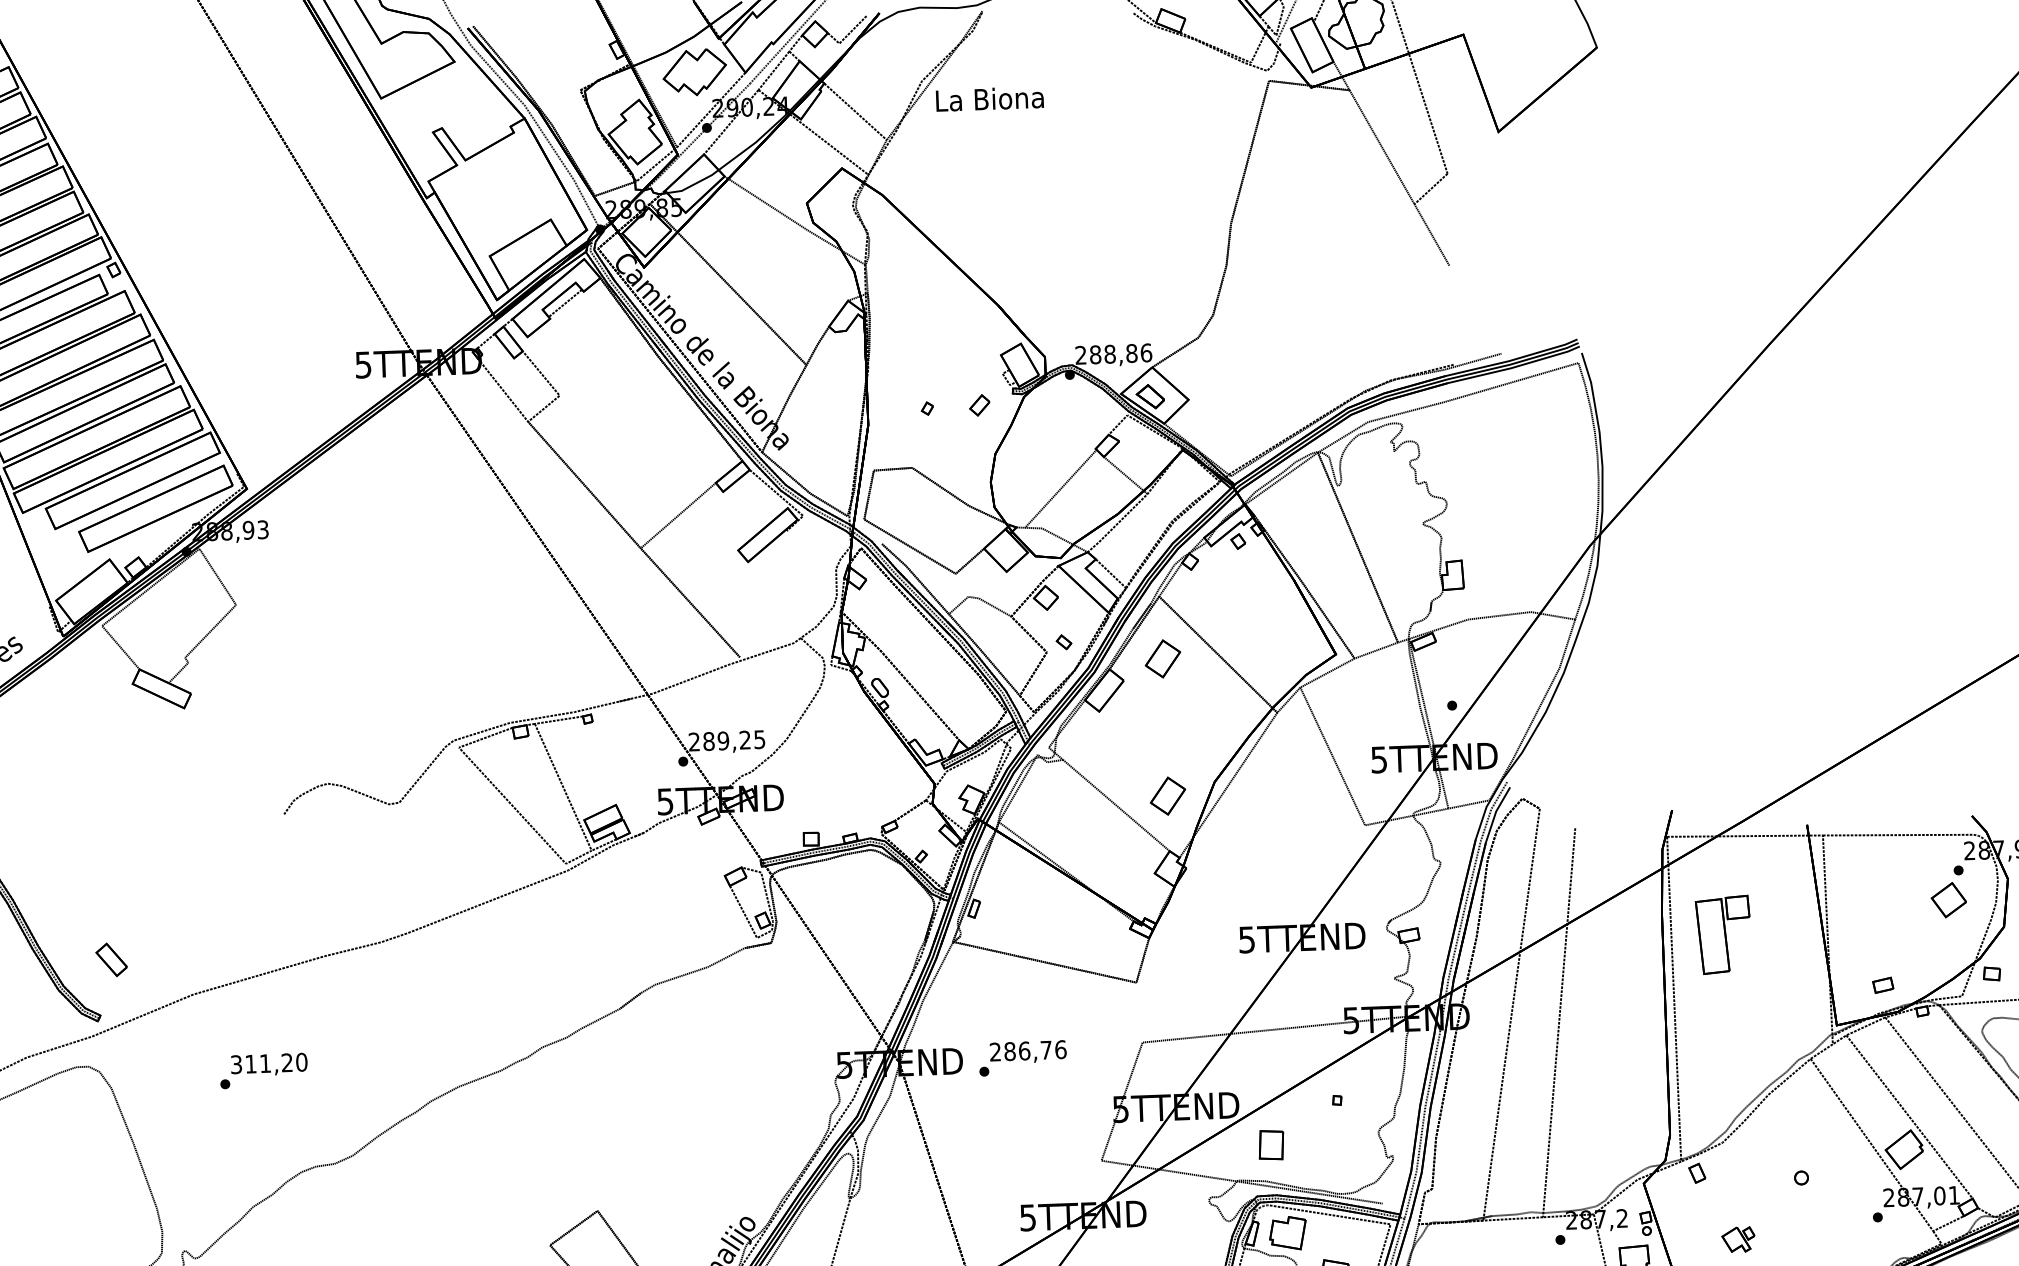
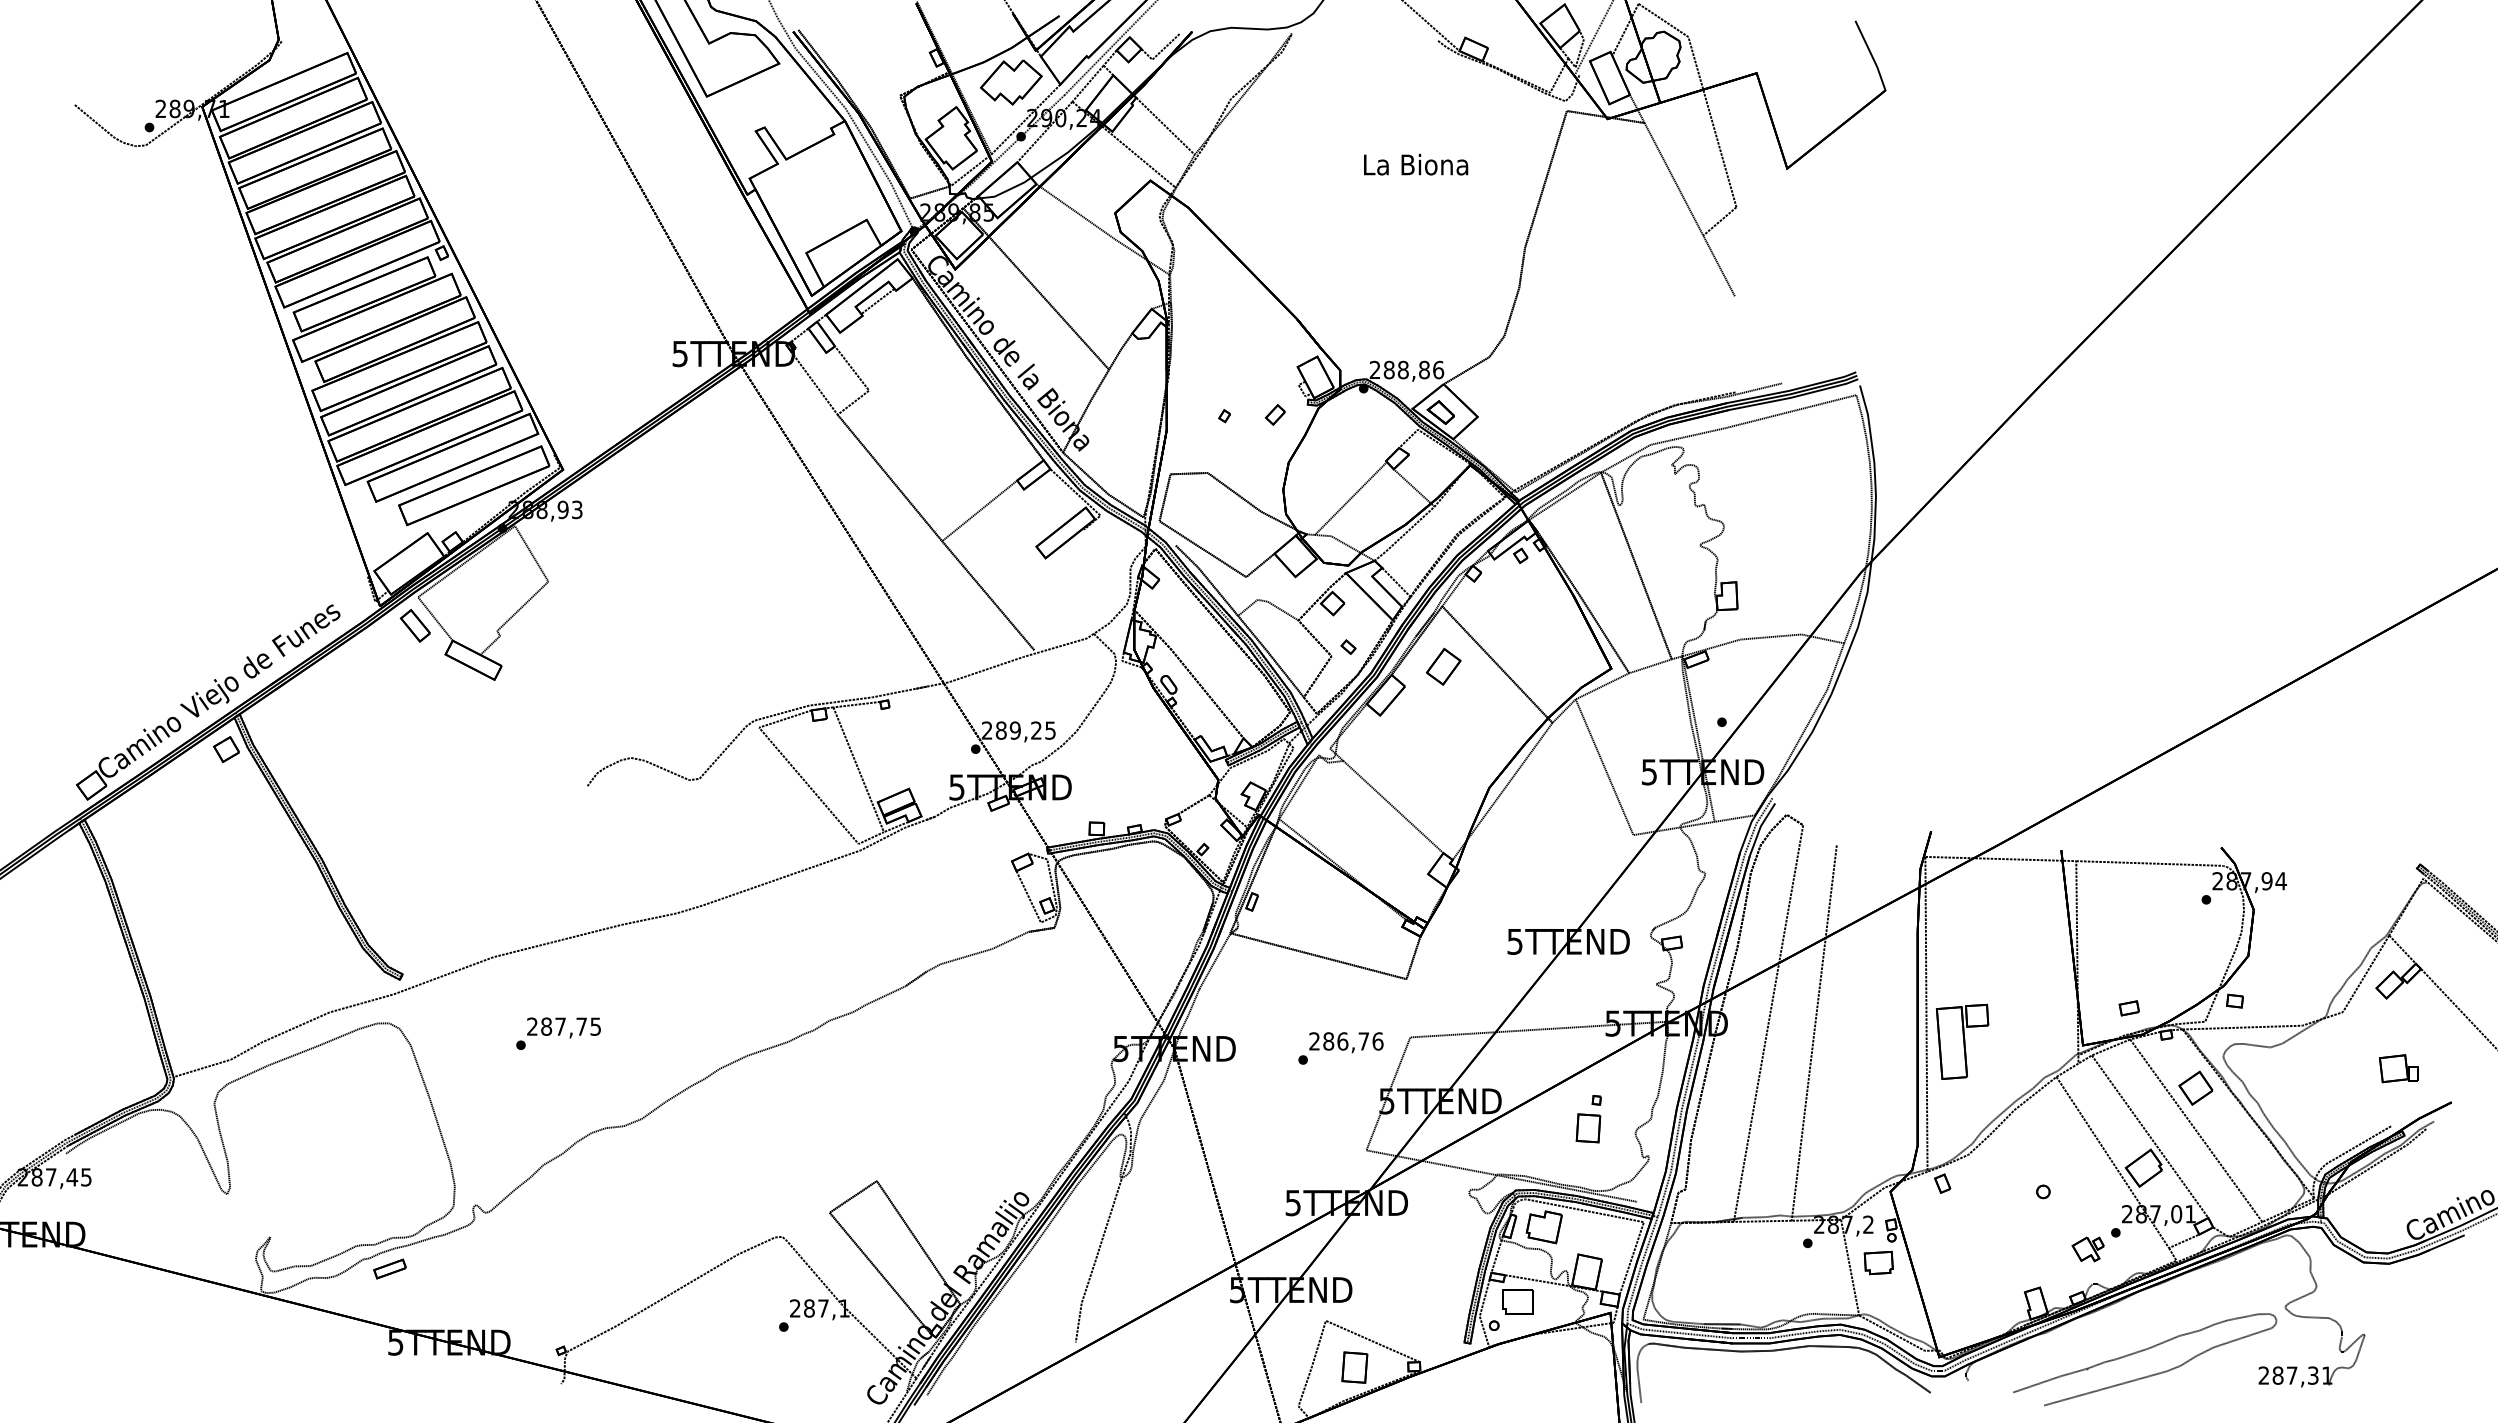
text: (990, 98) -> (1416, 164), moved
part: (1167, 795) -> (1443, 799), removed
part: (1948, 899) -> (2195, 1087), moved
part: (1723, 934) -> (1962, 1041), moved
part: (110, 959) -> (414, 625), moved
text: (1022, 1058) -> (1340, 1048), moved
text: (269, 1063) -> (564, 1026), 311,20 -> 287,75
part: (1271, 1145) -> (1588, 1128), moved
part: (1737, 1239) -> (2087, 1249), moved

